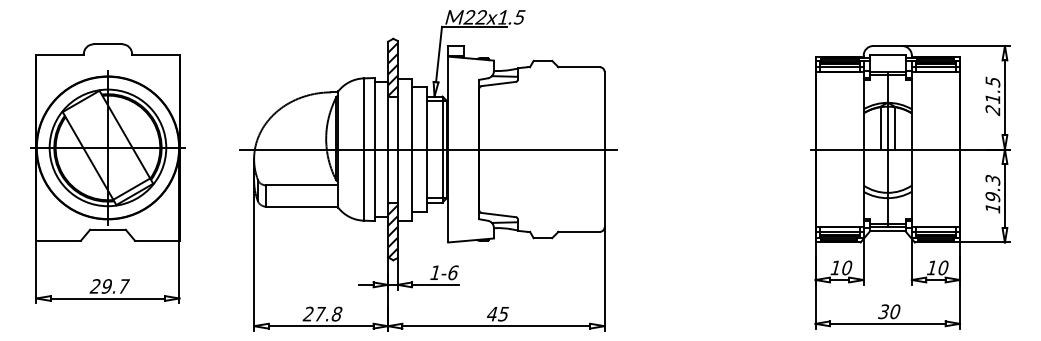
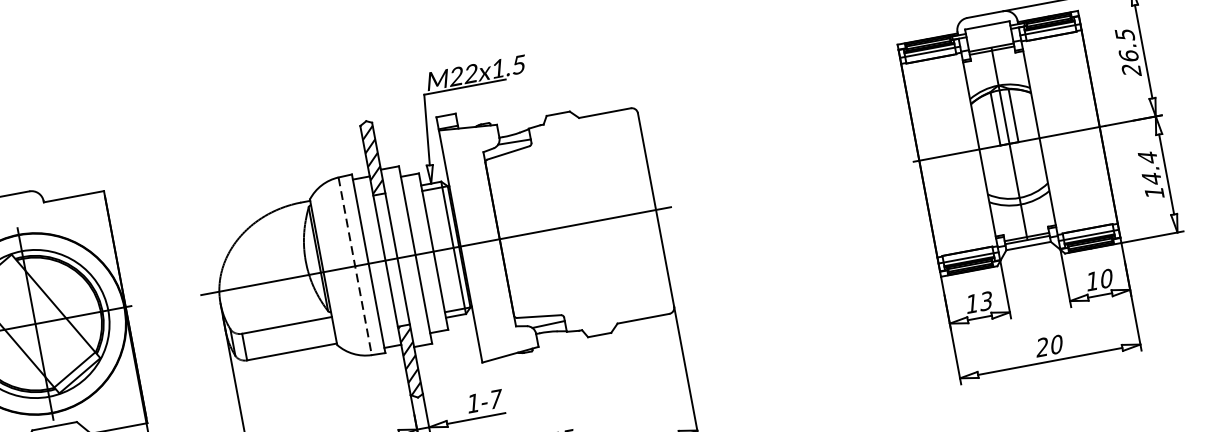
text: (992, 98) -> (1128, 55), 21.5 -> 26.5
line: (363, 150) -> (355, 267), solid -> dashed
text: (992, 188) -> (1149, 168), 19.3 -> 14.4
text: (846, 267) -> (985, 300), 10 -> 13
text: (453, 272) -> (496, 398), 1-6 -> 1-7
text: (883, 311) -> (1042, 347), 30 -> 20

